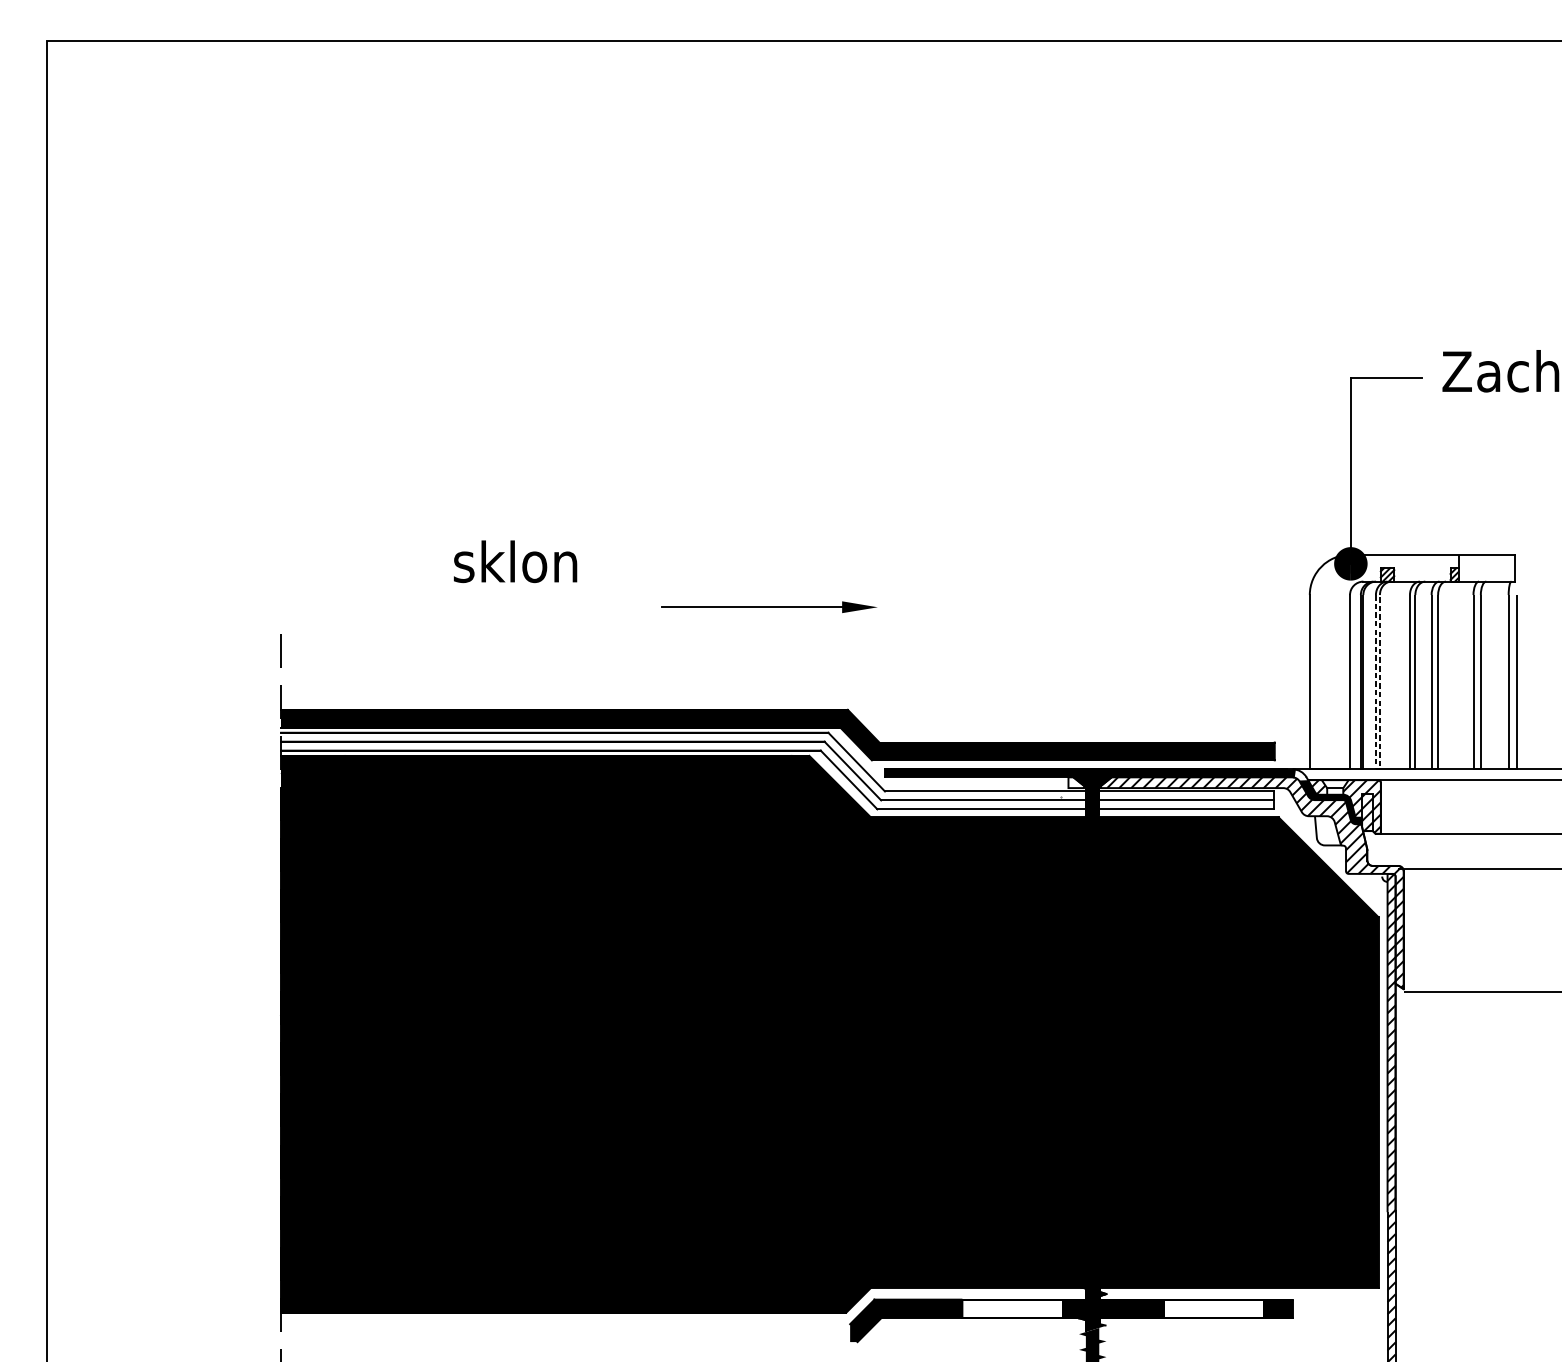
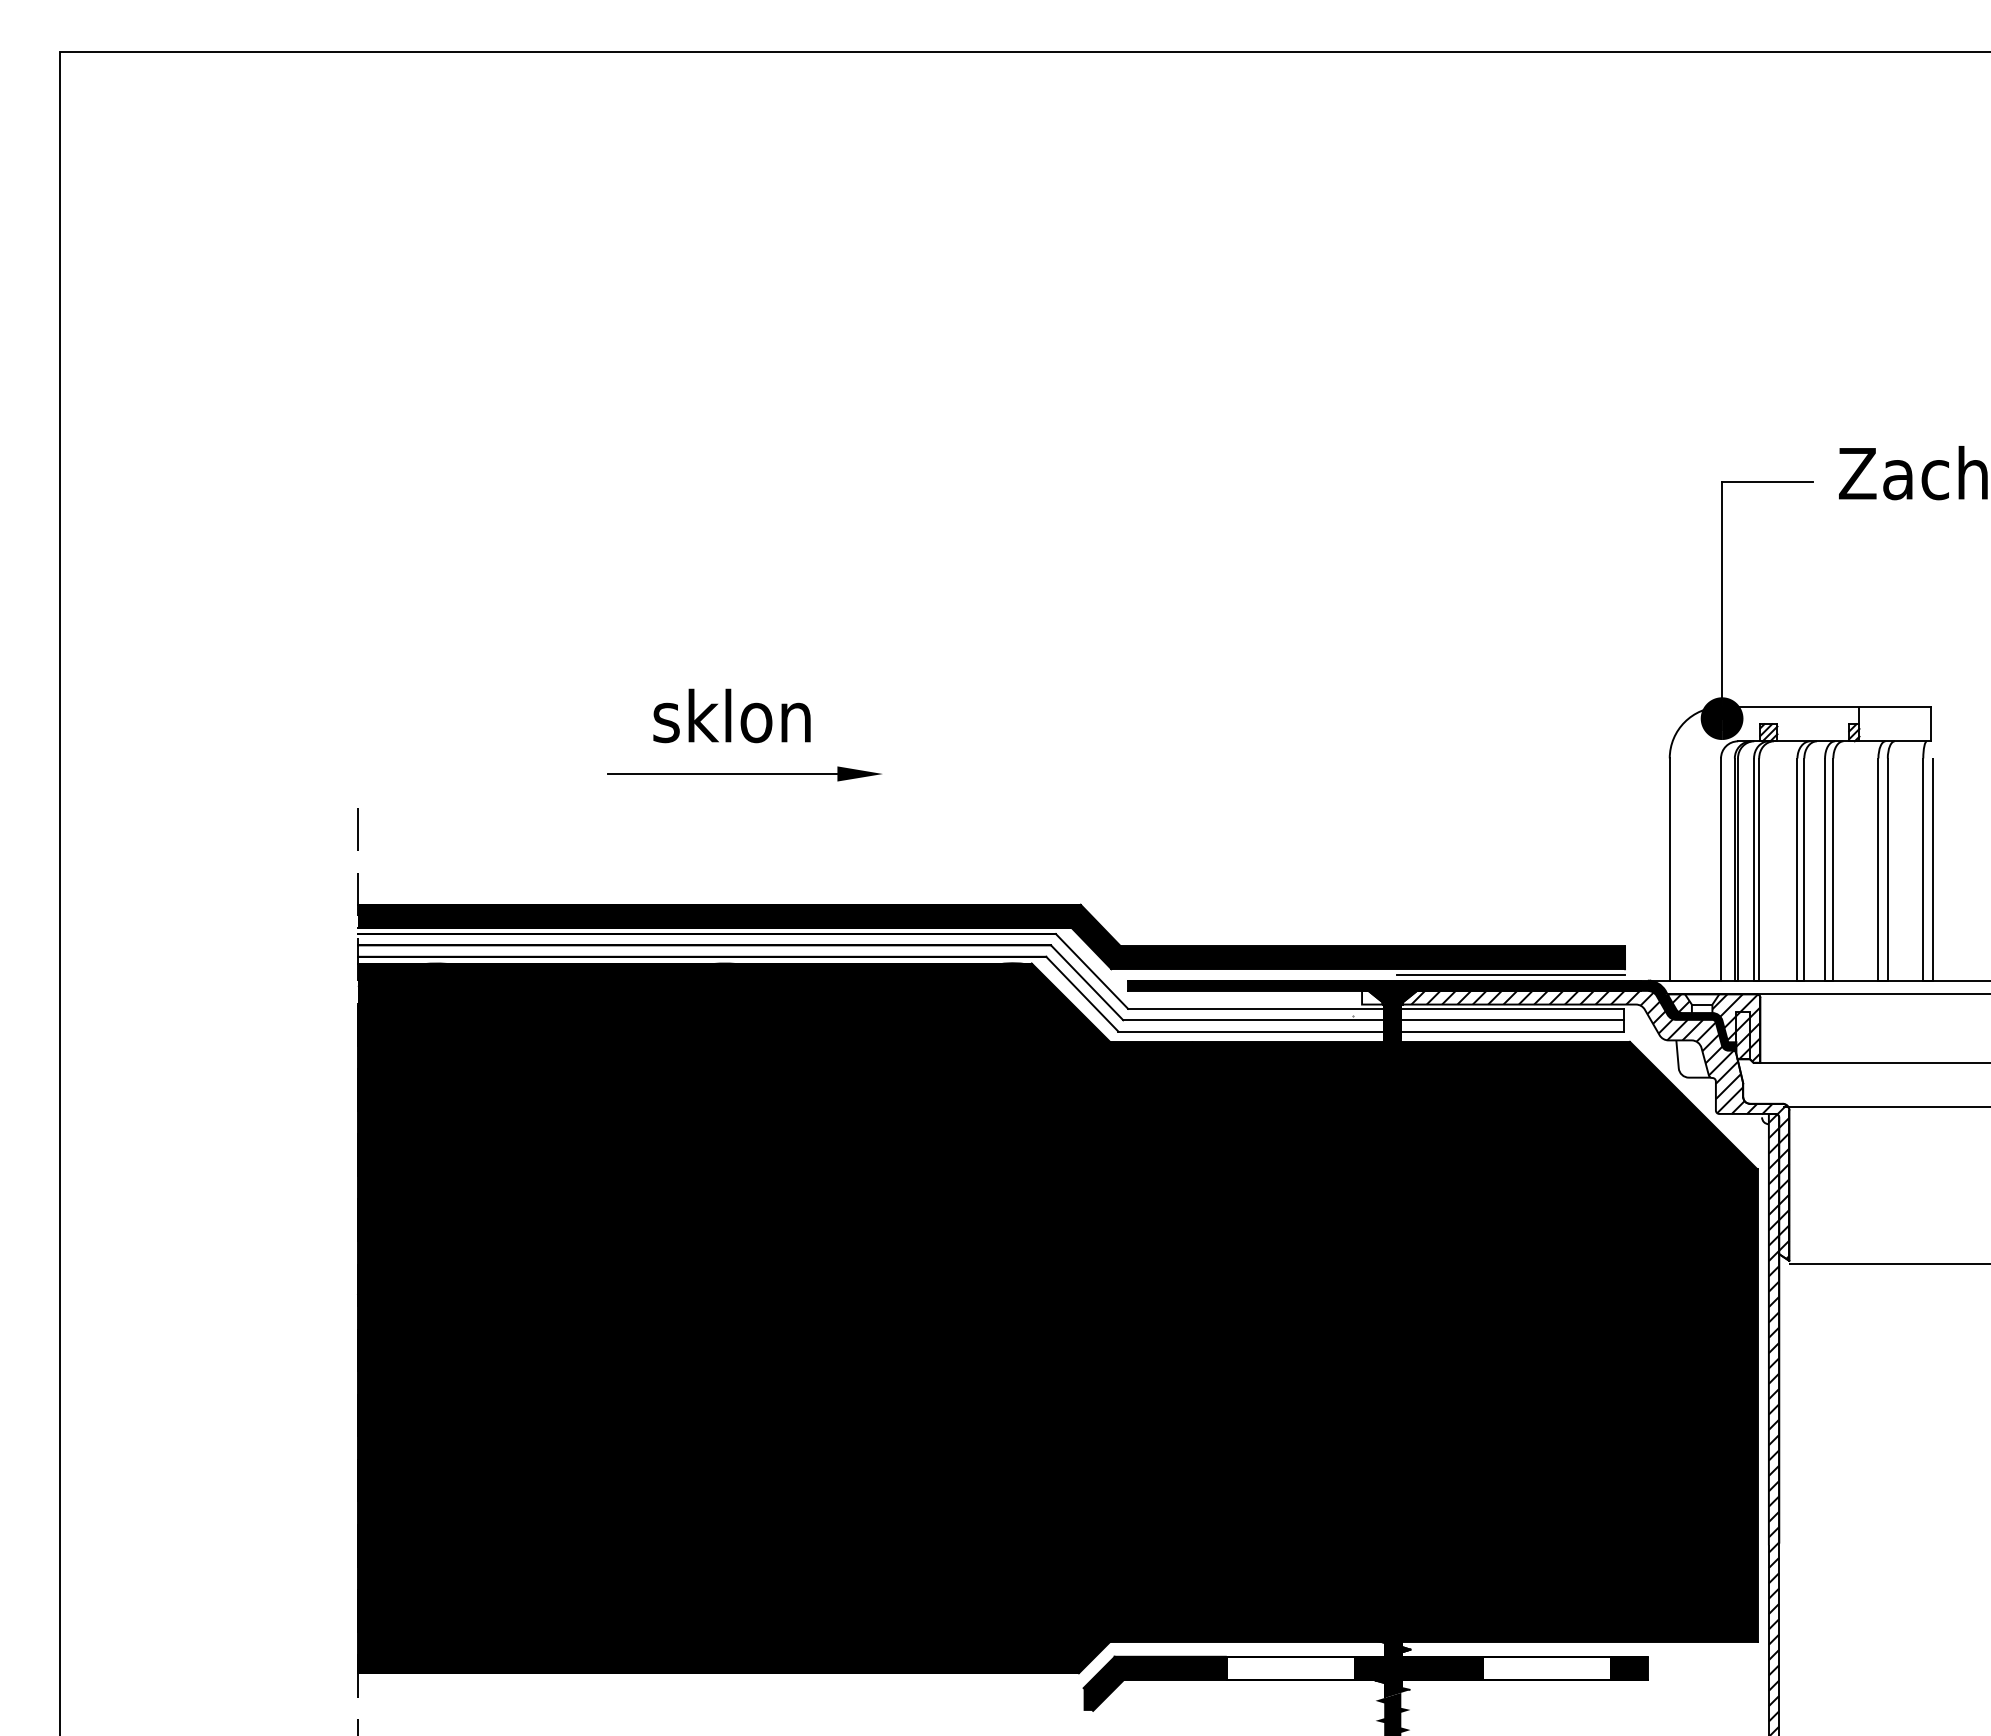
text: (515, 561) -> (731, 715), moved
part: (769, 606) -> (744, 773), moved
line: (1185, 764) -> (1511, 974), added
line: (1377, 769) -> (1756, 980), dashed -> solid
fill: (1300, 776) -> (1658, 989), added

